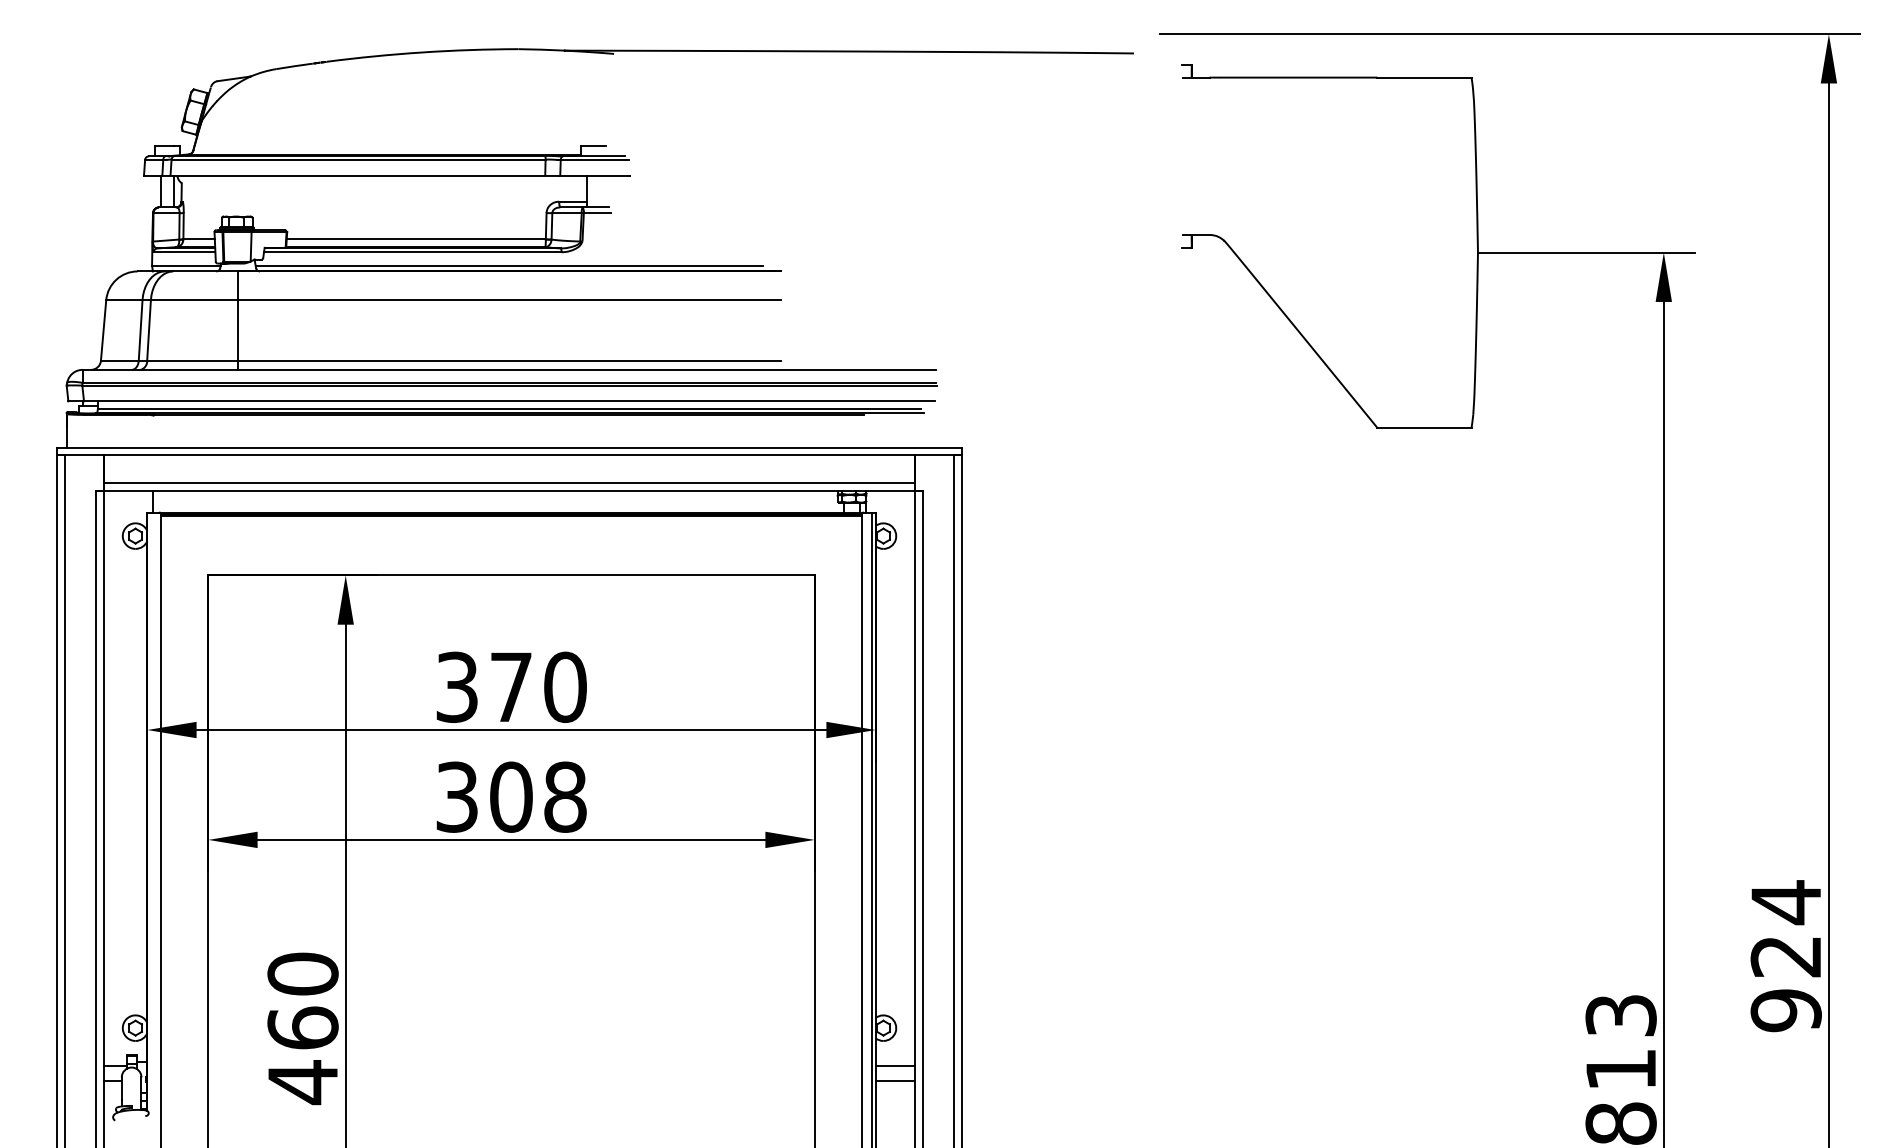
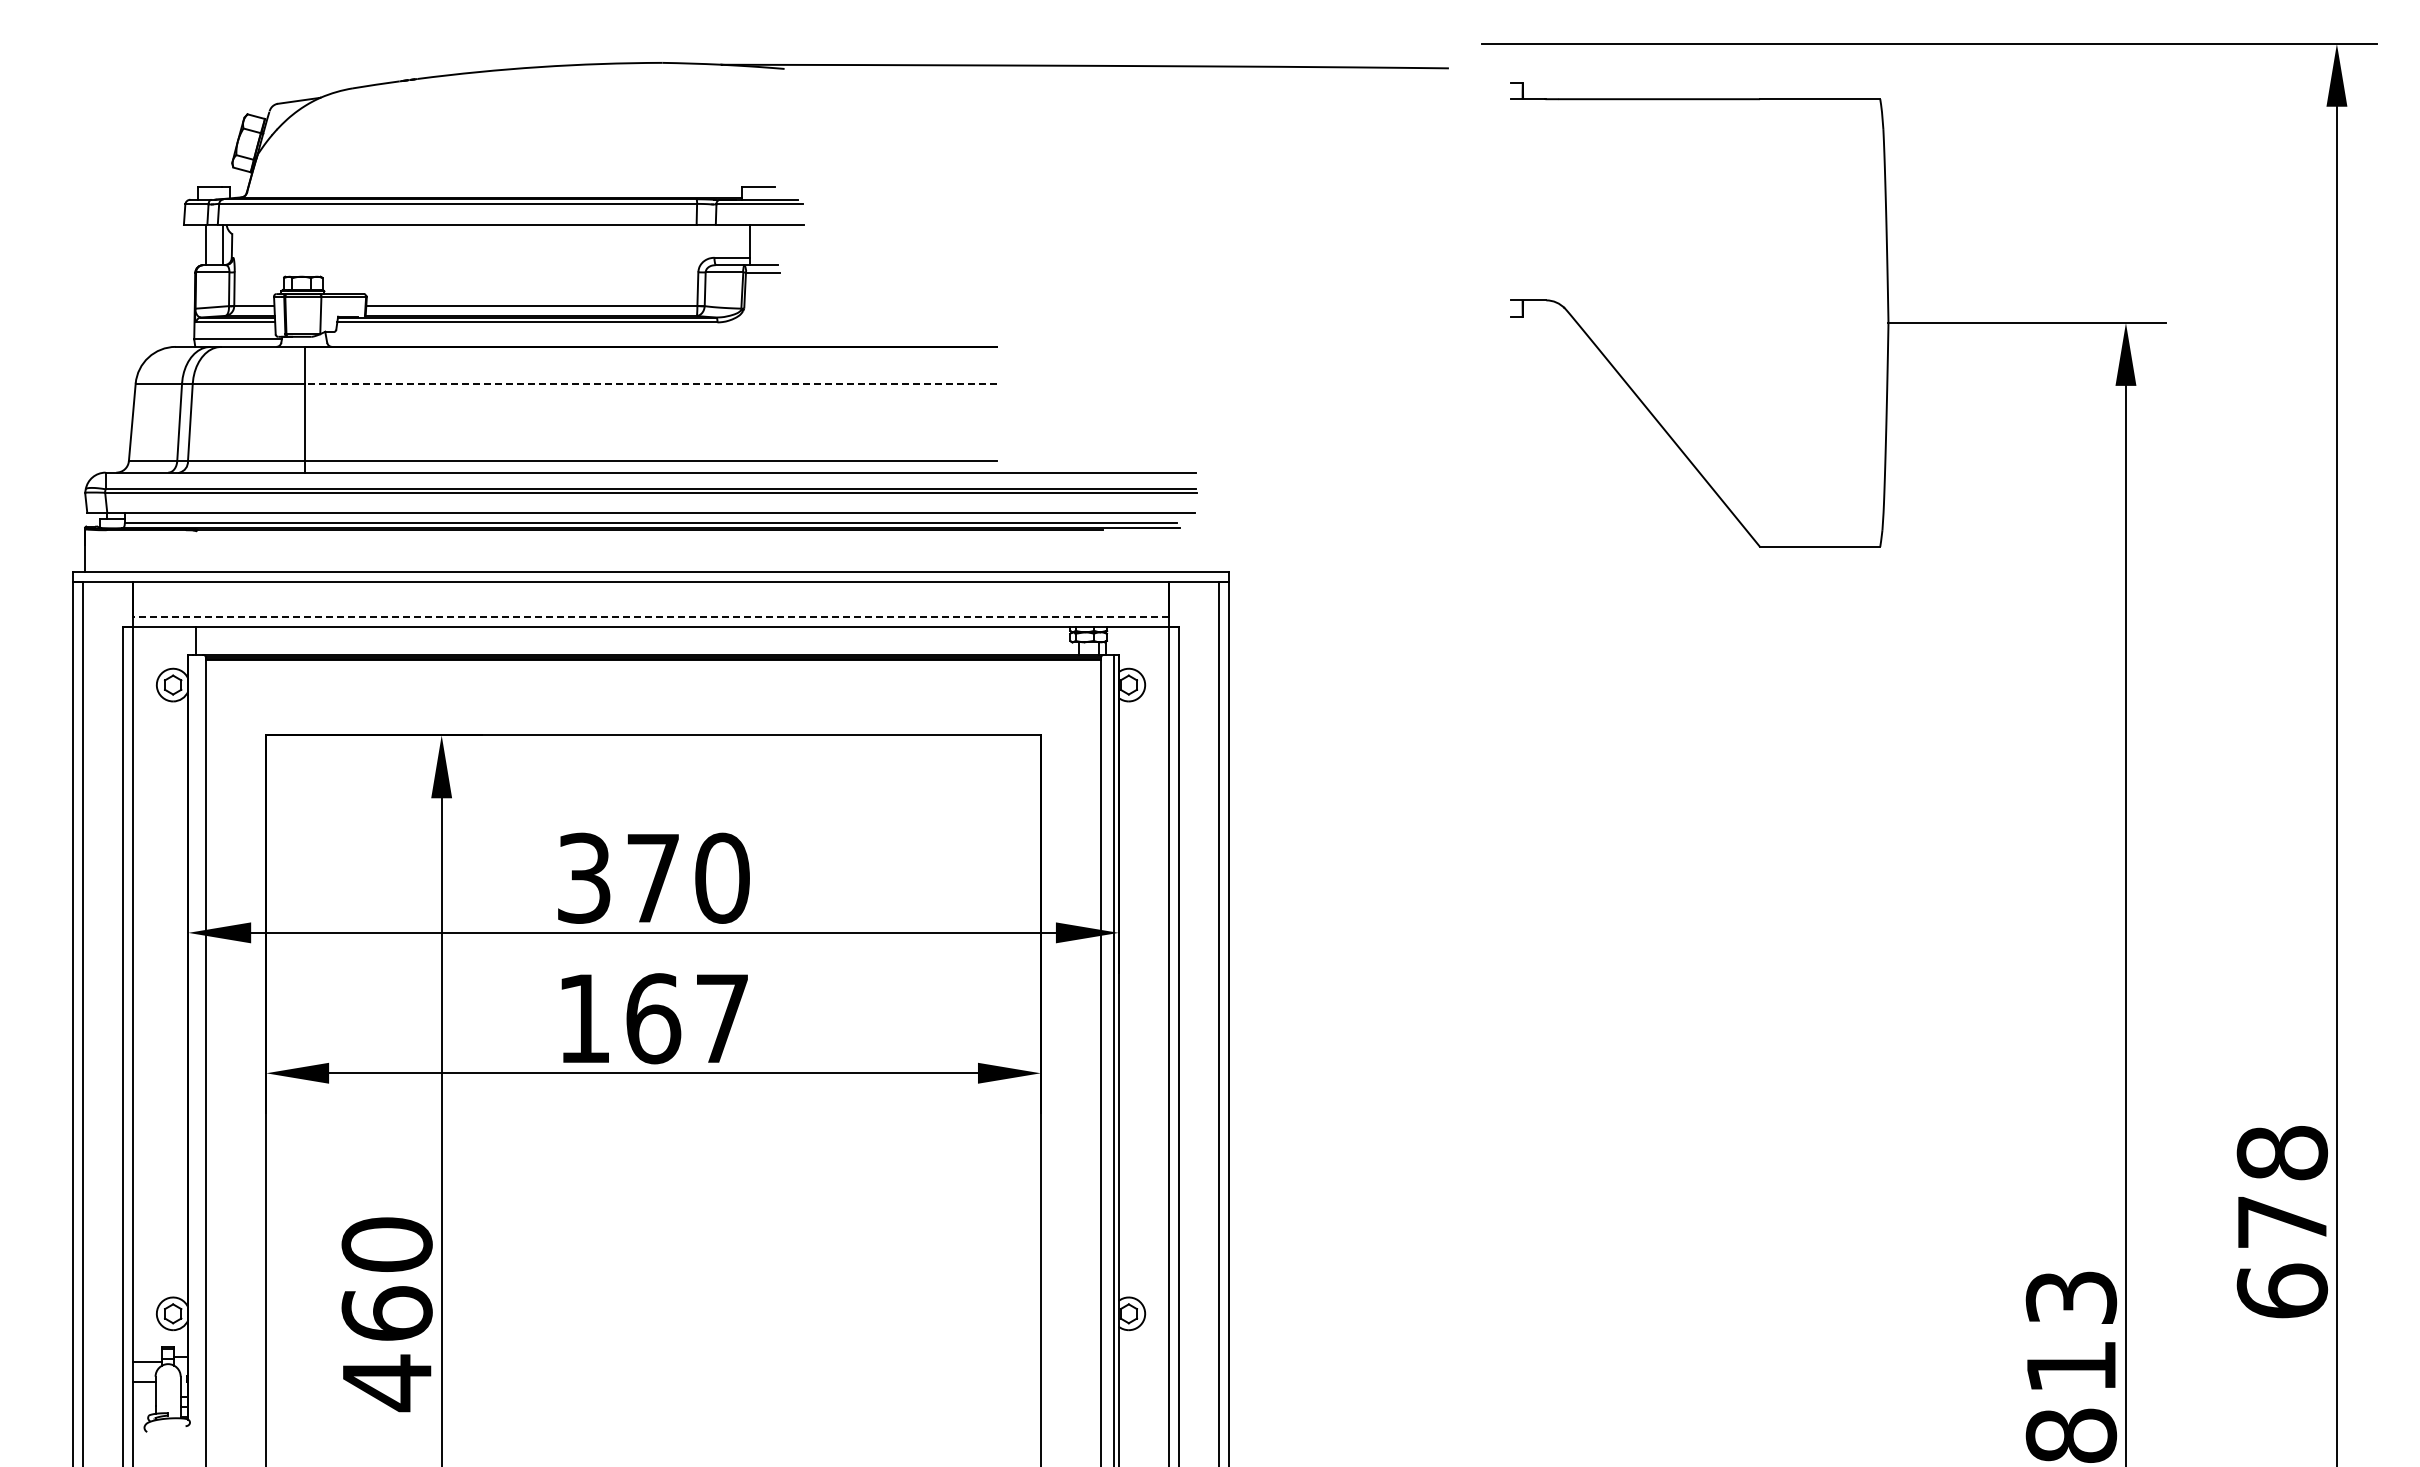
line: (509, 265) -> (650, 339), removed
line: (509, 300) -> (650, 383), solid -> dashed
line: (509, 483) -> (650, 617), solid -> dashed
text: (511, 797) -> (653, 1018), 308 -> 167
text: (1786, 955) -> (2282, 1221), 924 -> 678
line: (894, 1065) -> (1143, 1361), removed
line: (894, 1081) -> (1143, 1381), removed

